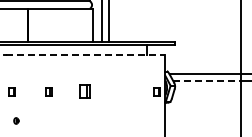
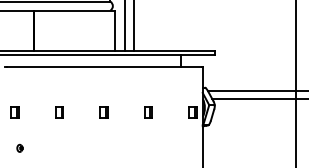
line: (85, 54) -> (104, 66), dashed -> solid
line: (207, 80) -> (254, 98), dashed -> solid
part: (84, 91) -> (103, 112), size x0.62
part: (120, 91) -> (147, 112), added

